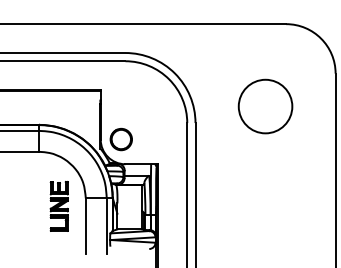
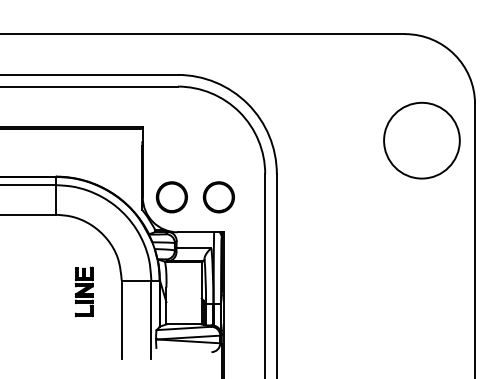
circle: (265, 106) -> (421, 140), moved
part: (154, 139) -> (218, 197), added
part: (59, 206) -> (84, 291), size x0.7

